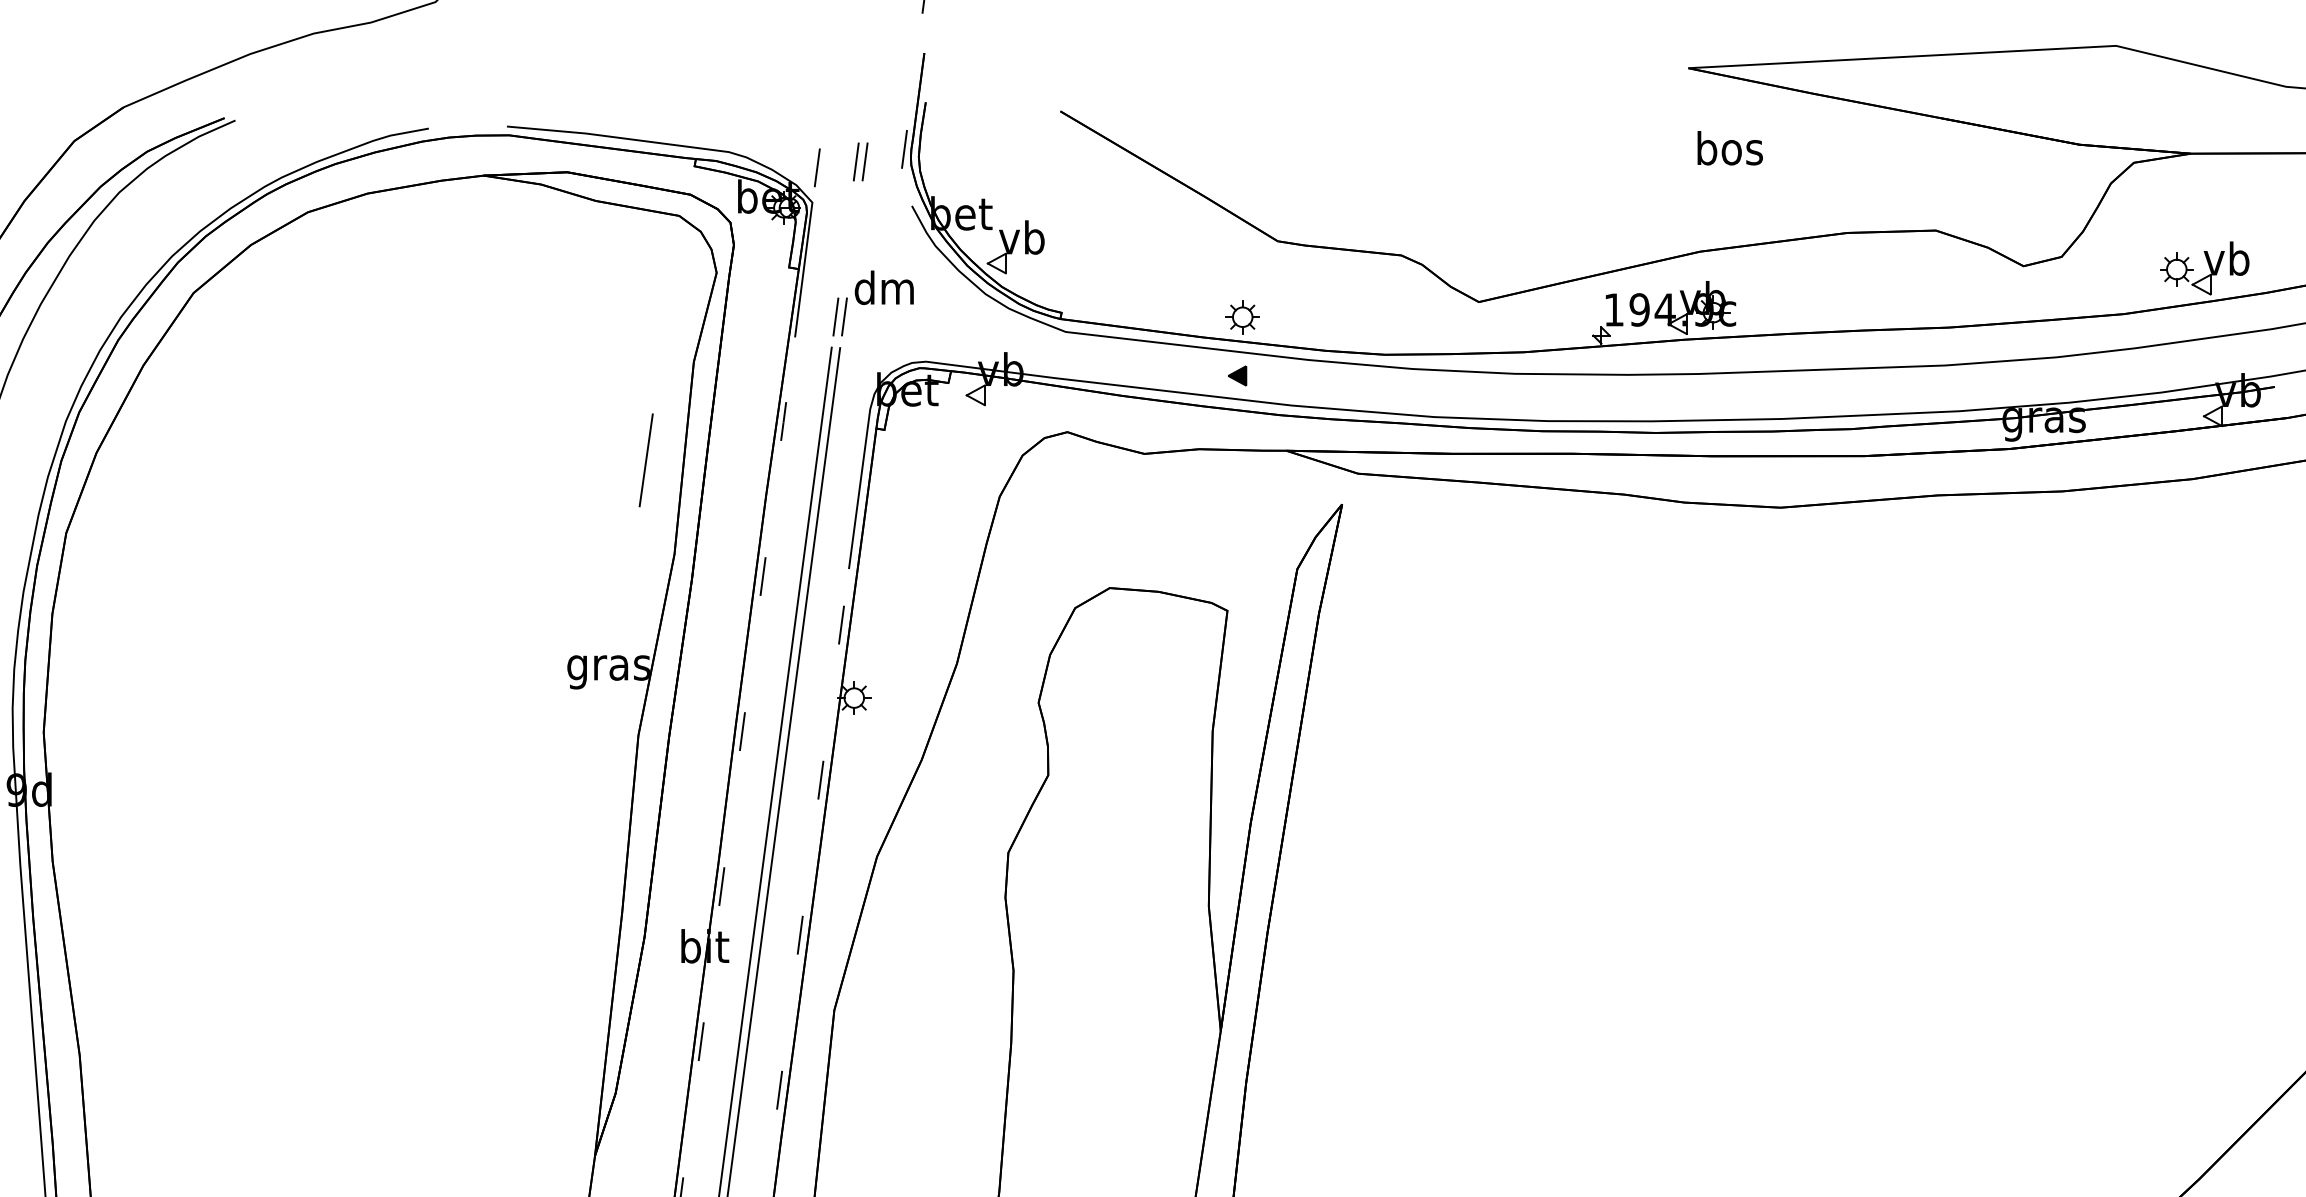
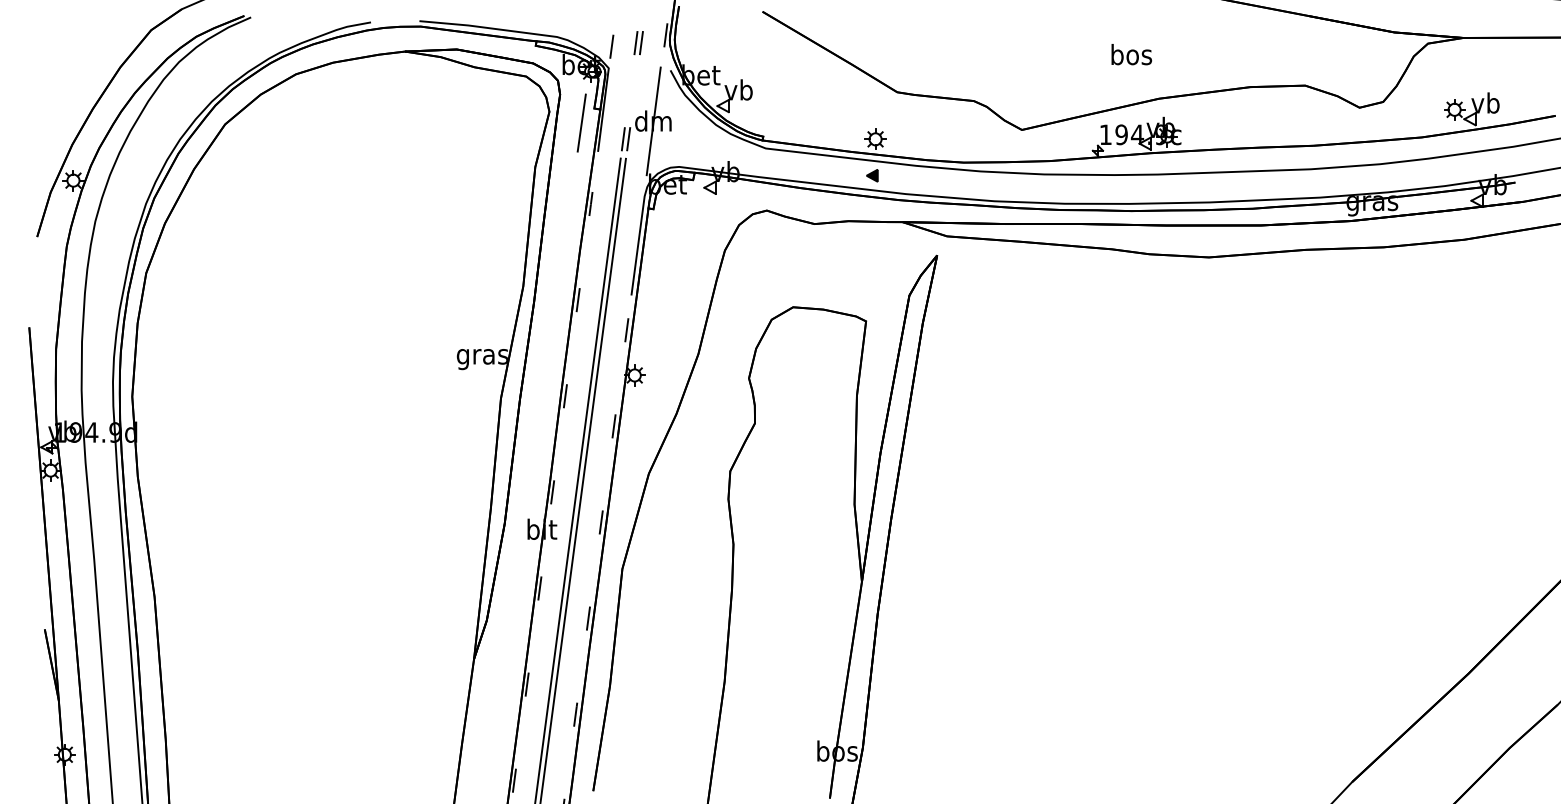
text: (1729, 148) -> (1131, 54), moved
line: (884, 288) -> (653, 121), added
line: (645, 459) -> (581, 122), moved

